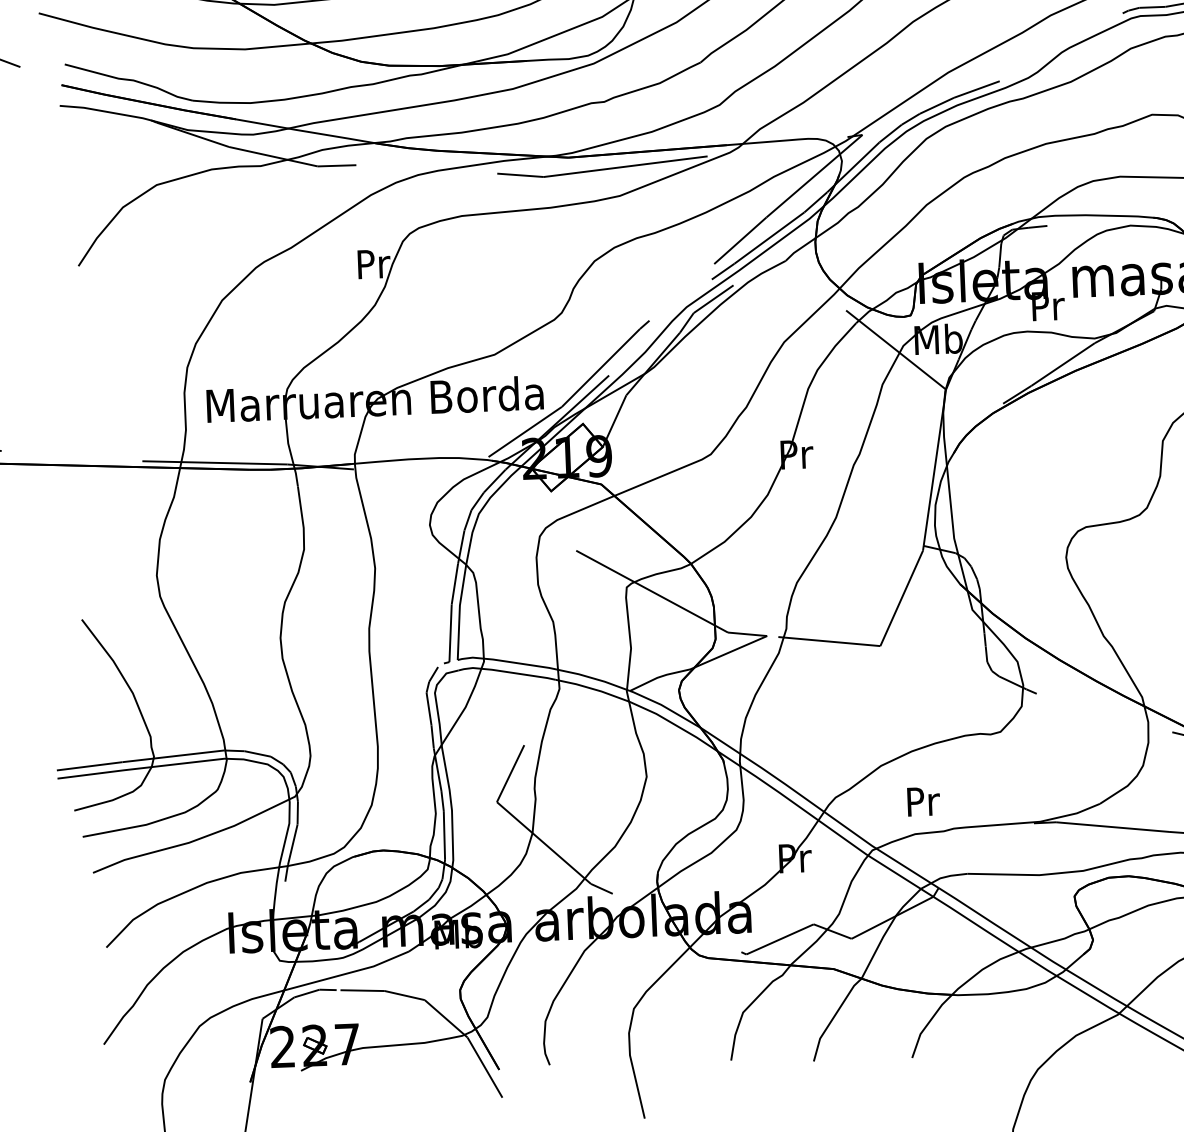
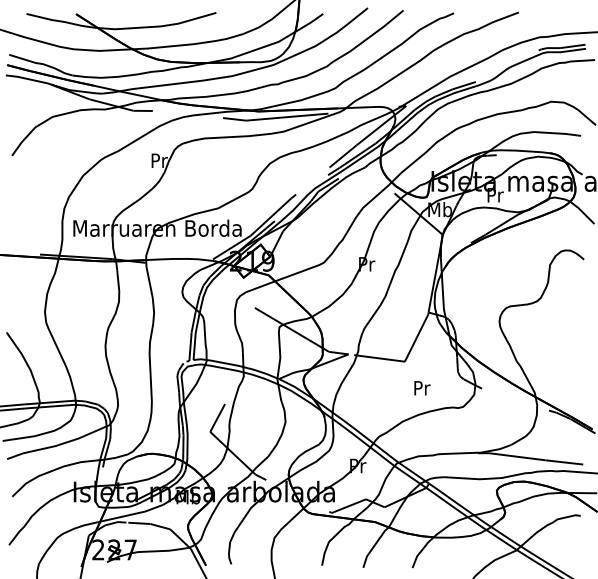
text: (923, 802) -> (422, 388), moved

